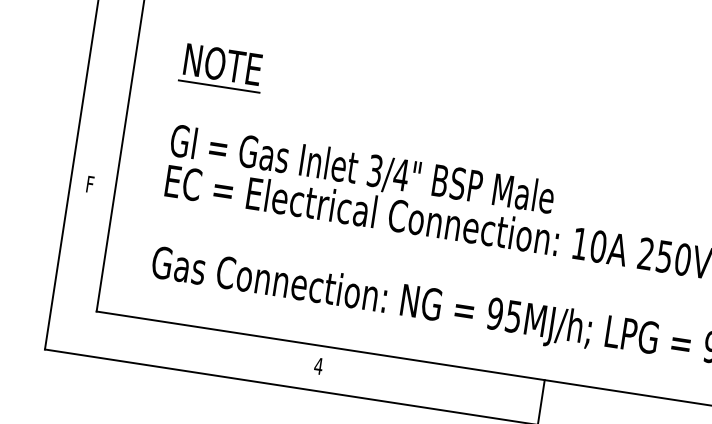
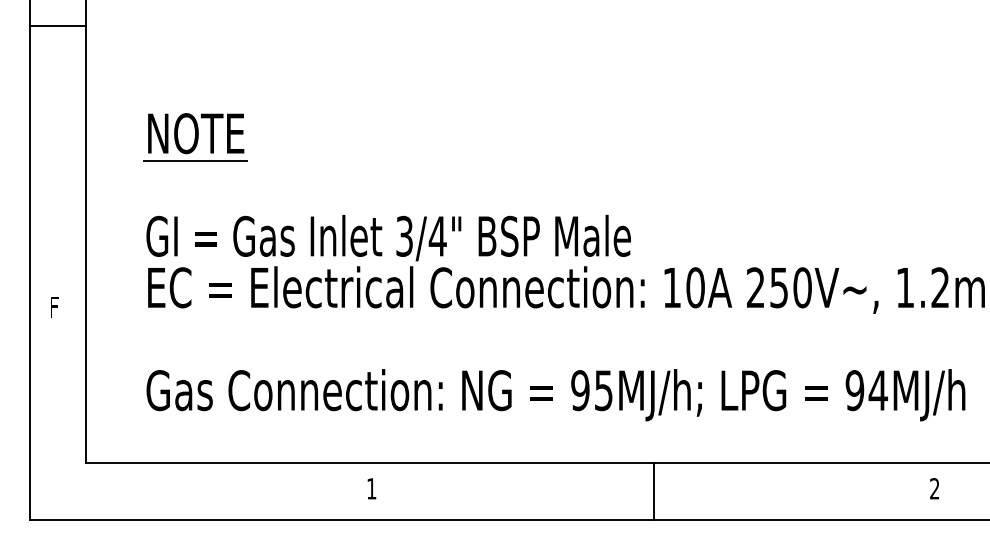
text: (318, 365) -> (371, 488), 4 -> 1

